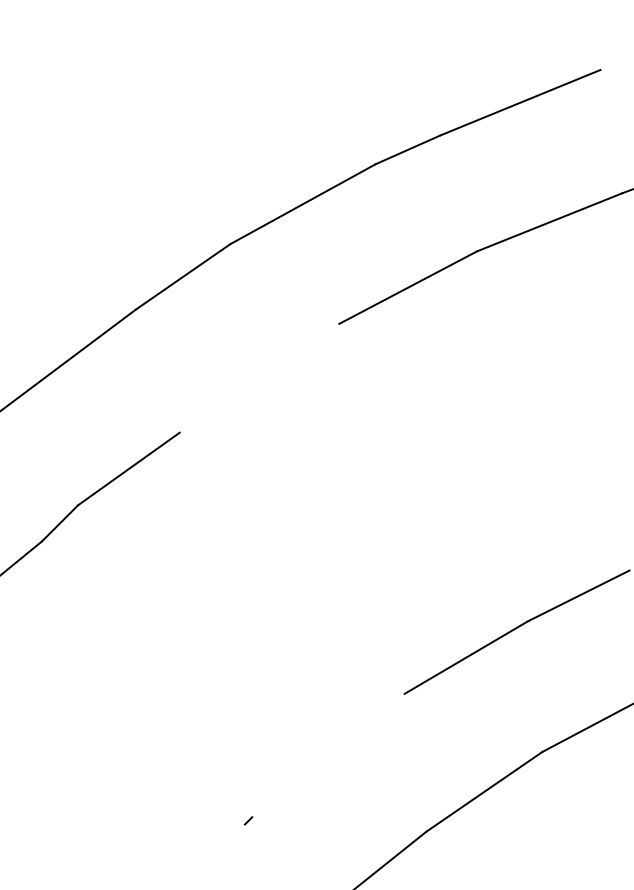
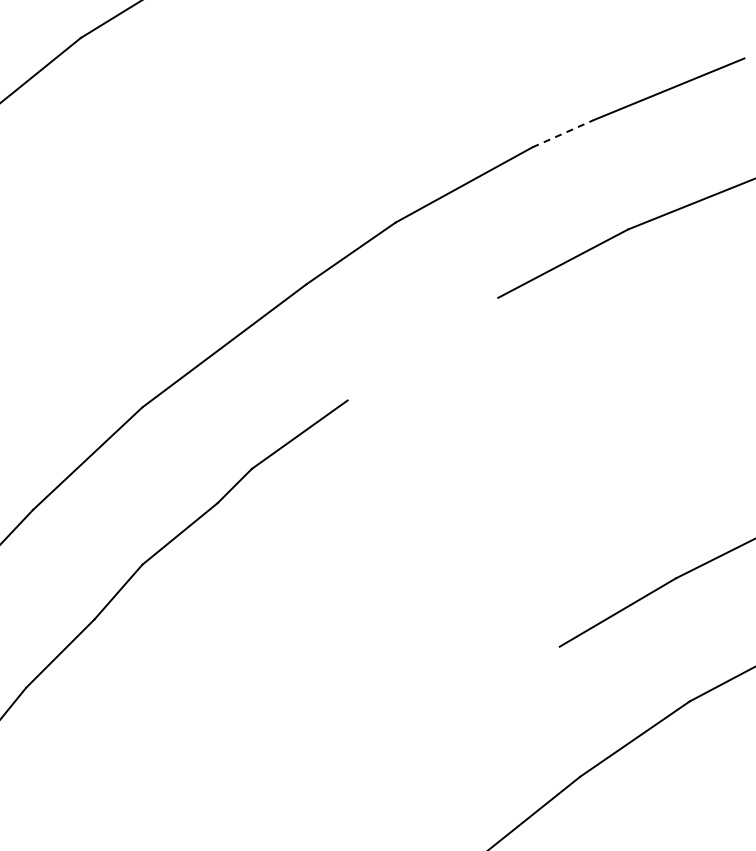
line: (408, 149) -> (563, 133), solid -> dashed
line: (248, 820) -> (412, 766), removed

